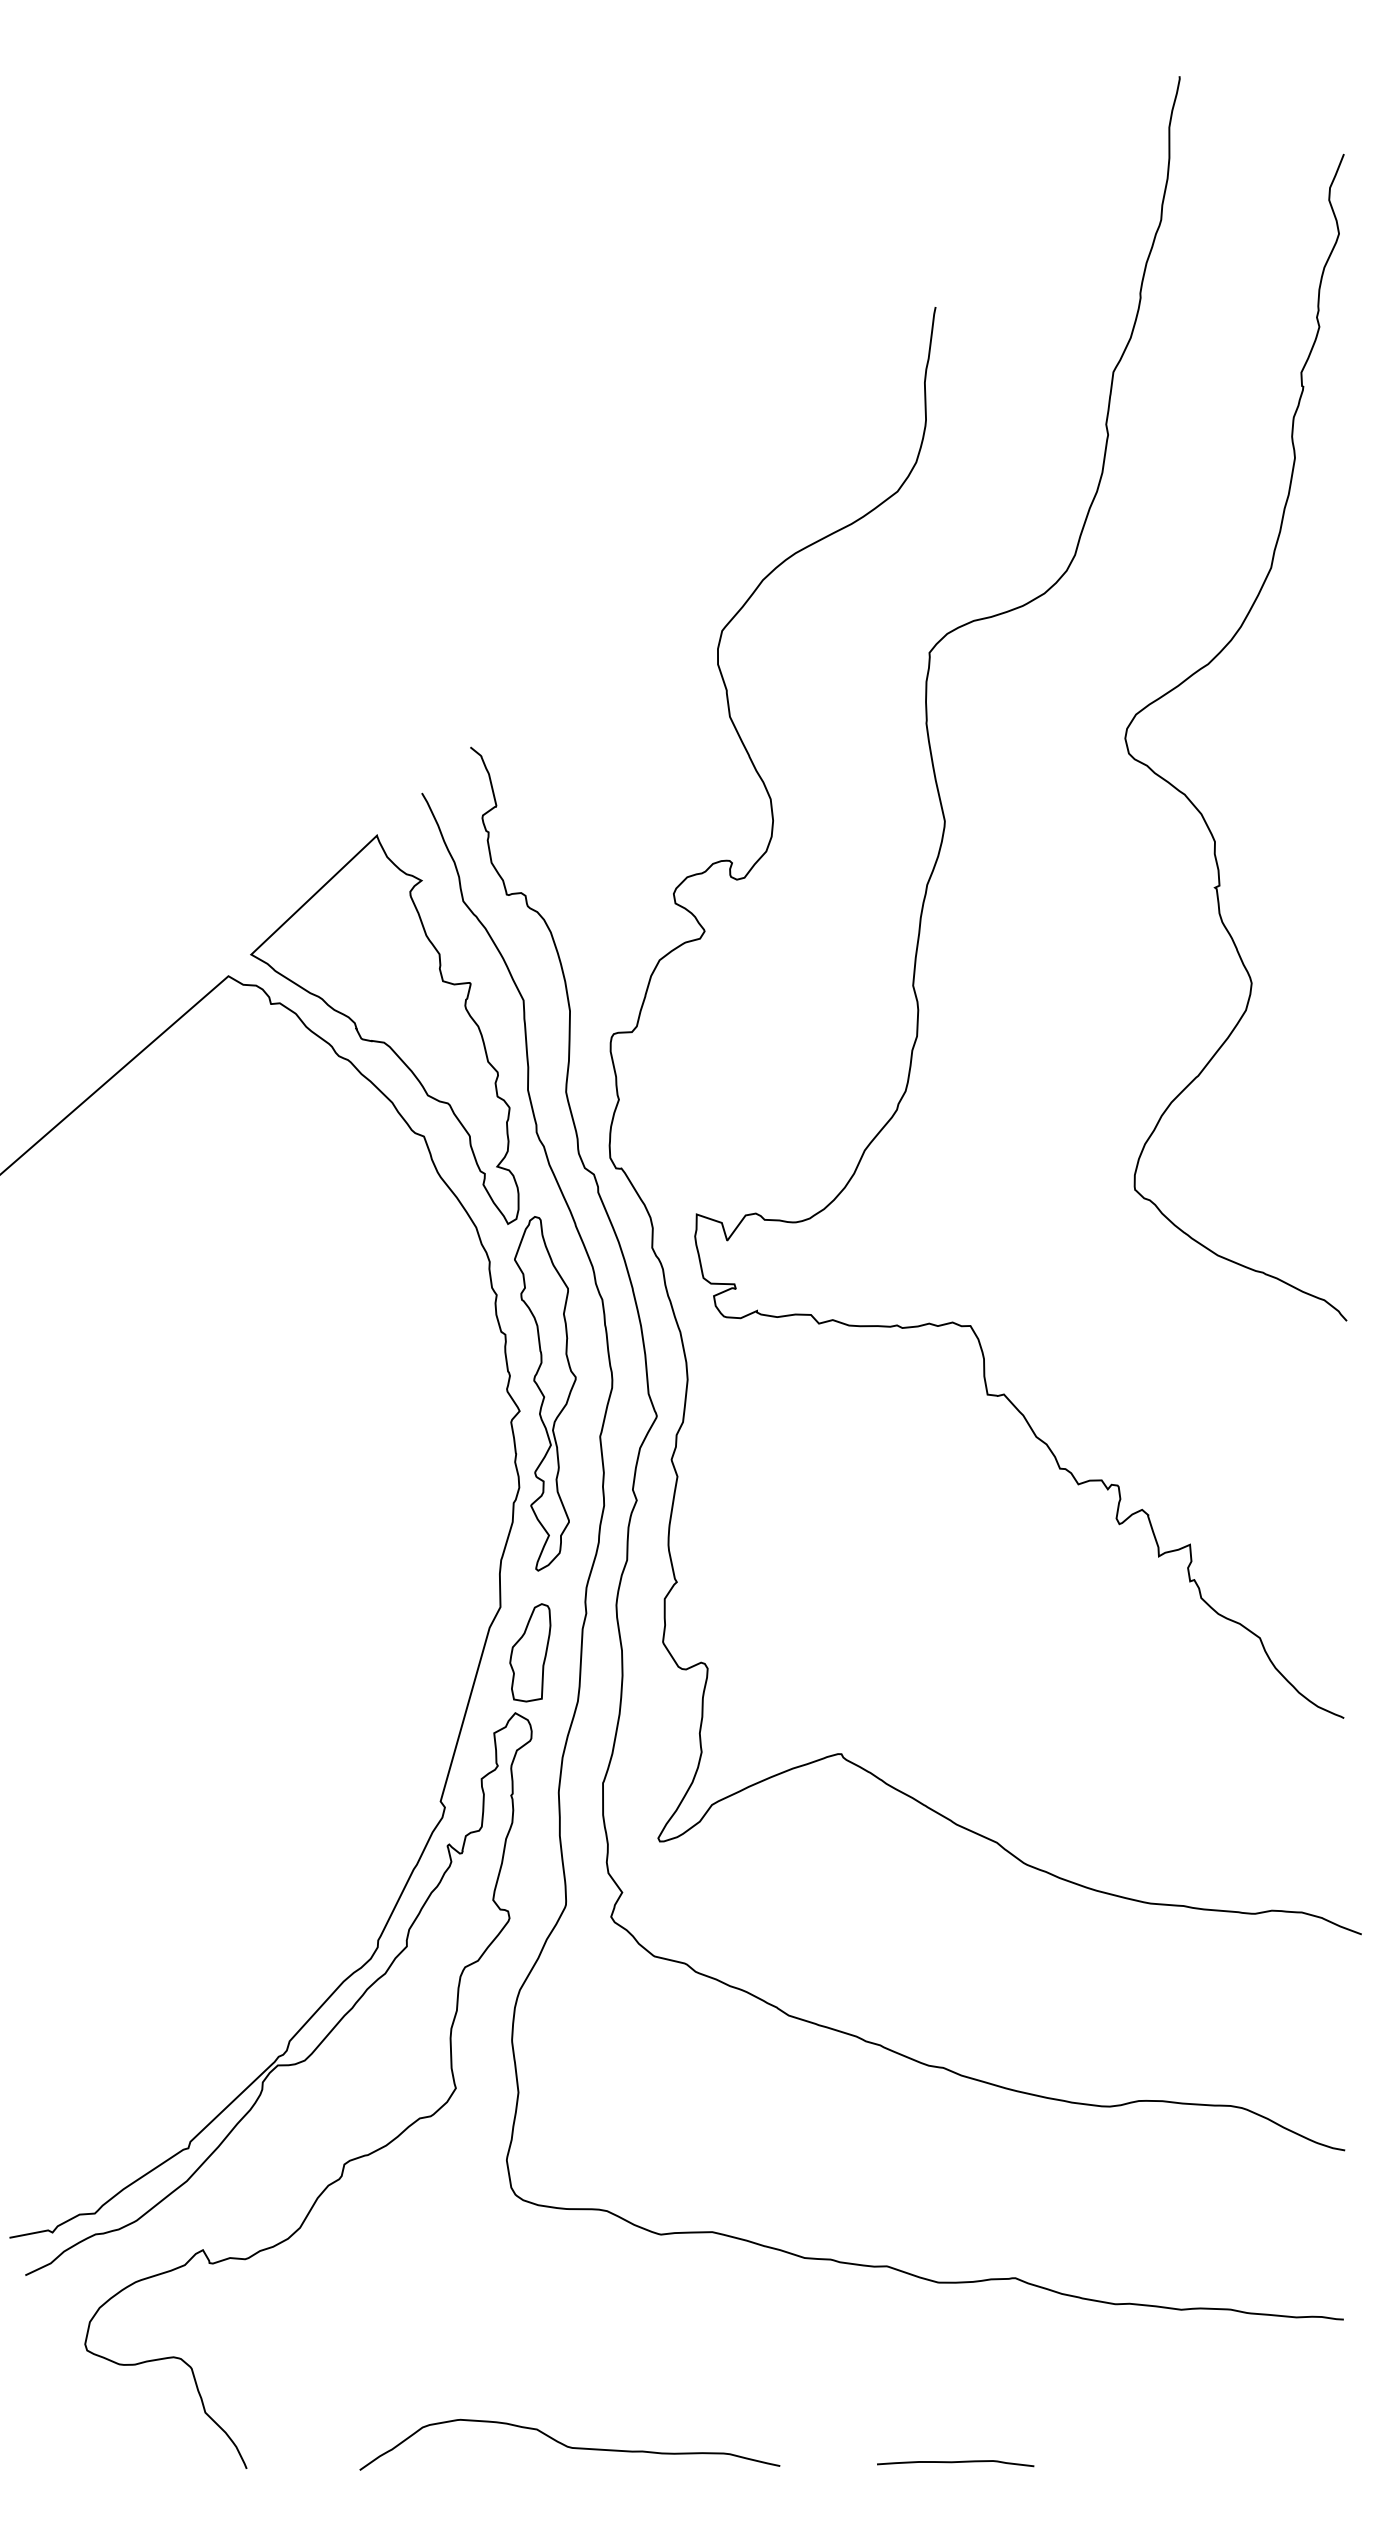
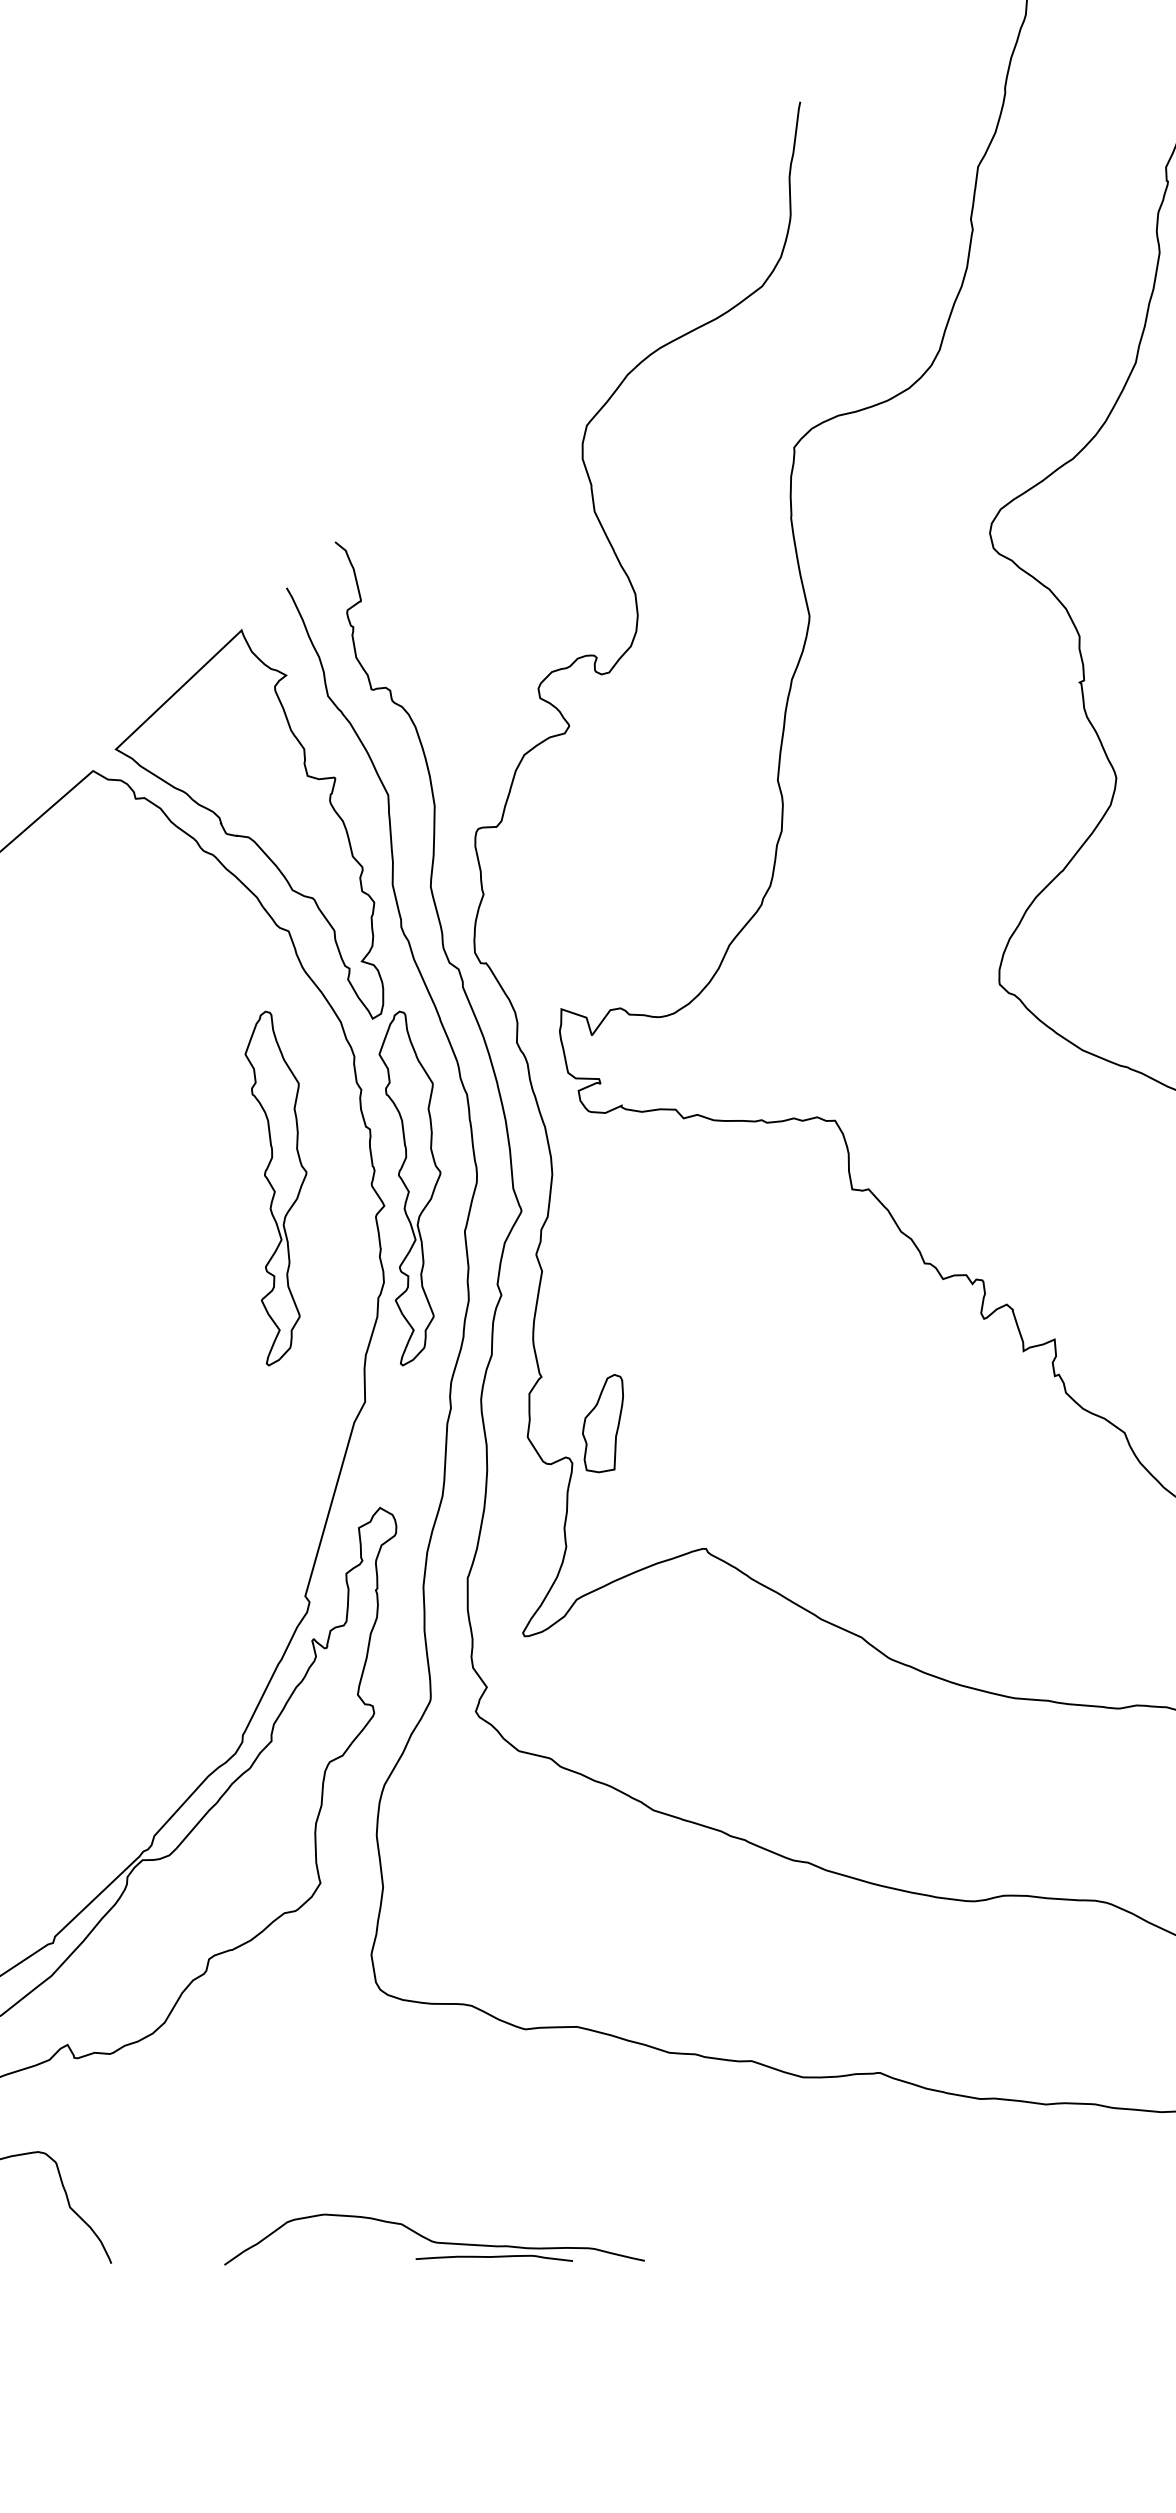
part: (411, 1393) -> (276, 1188), added
part: (530, 1652) -> (603, 1423), moved
curve: (955, 2462) -> (494, 2257), moved

